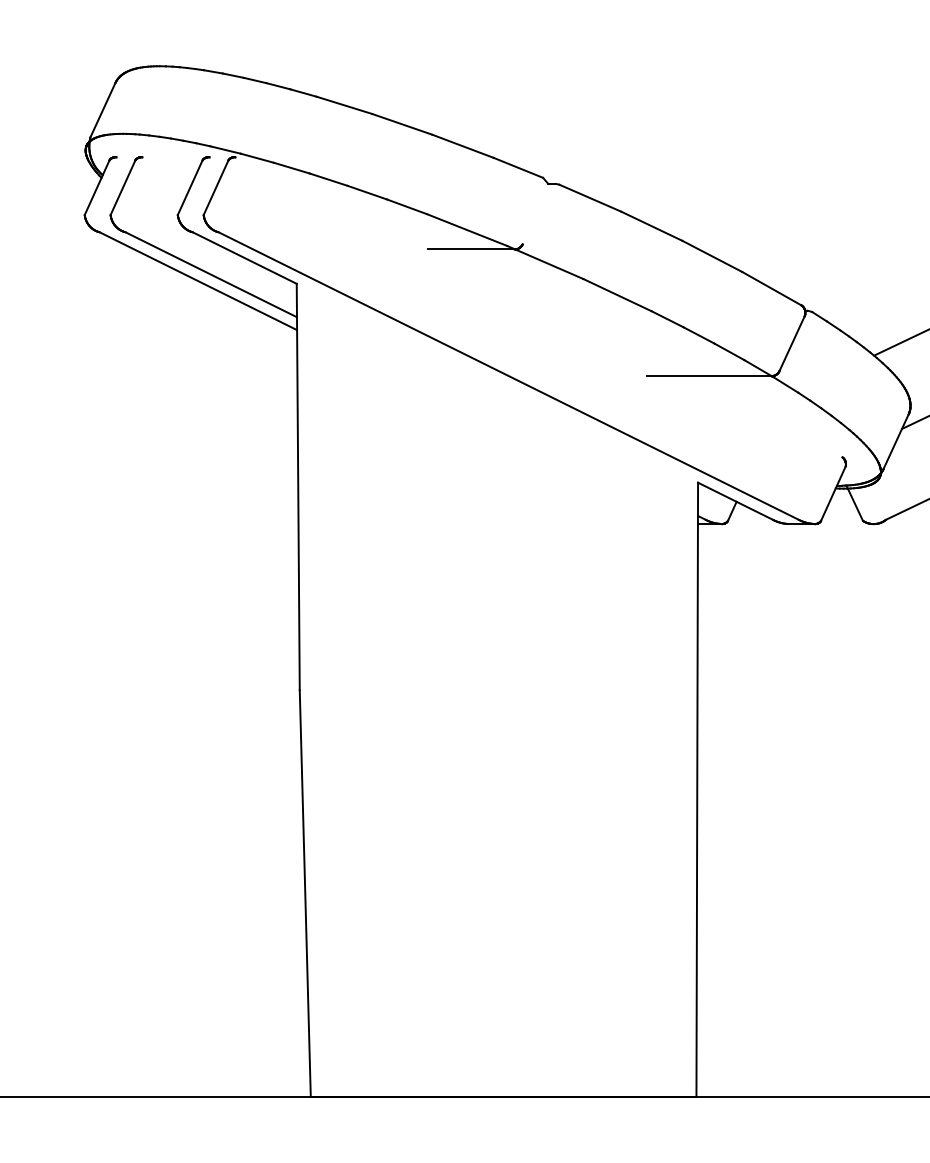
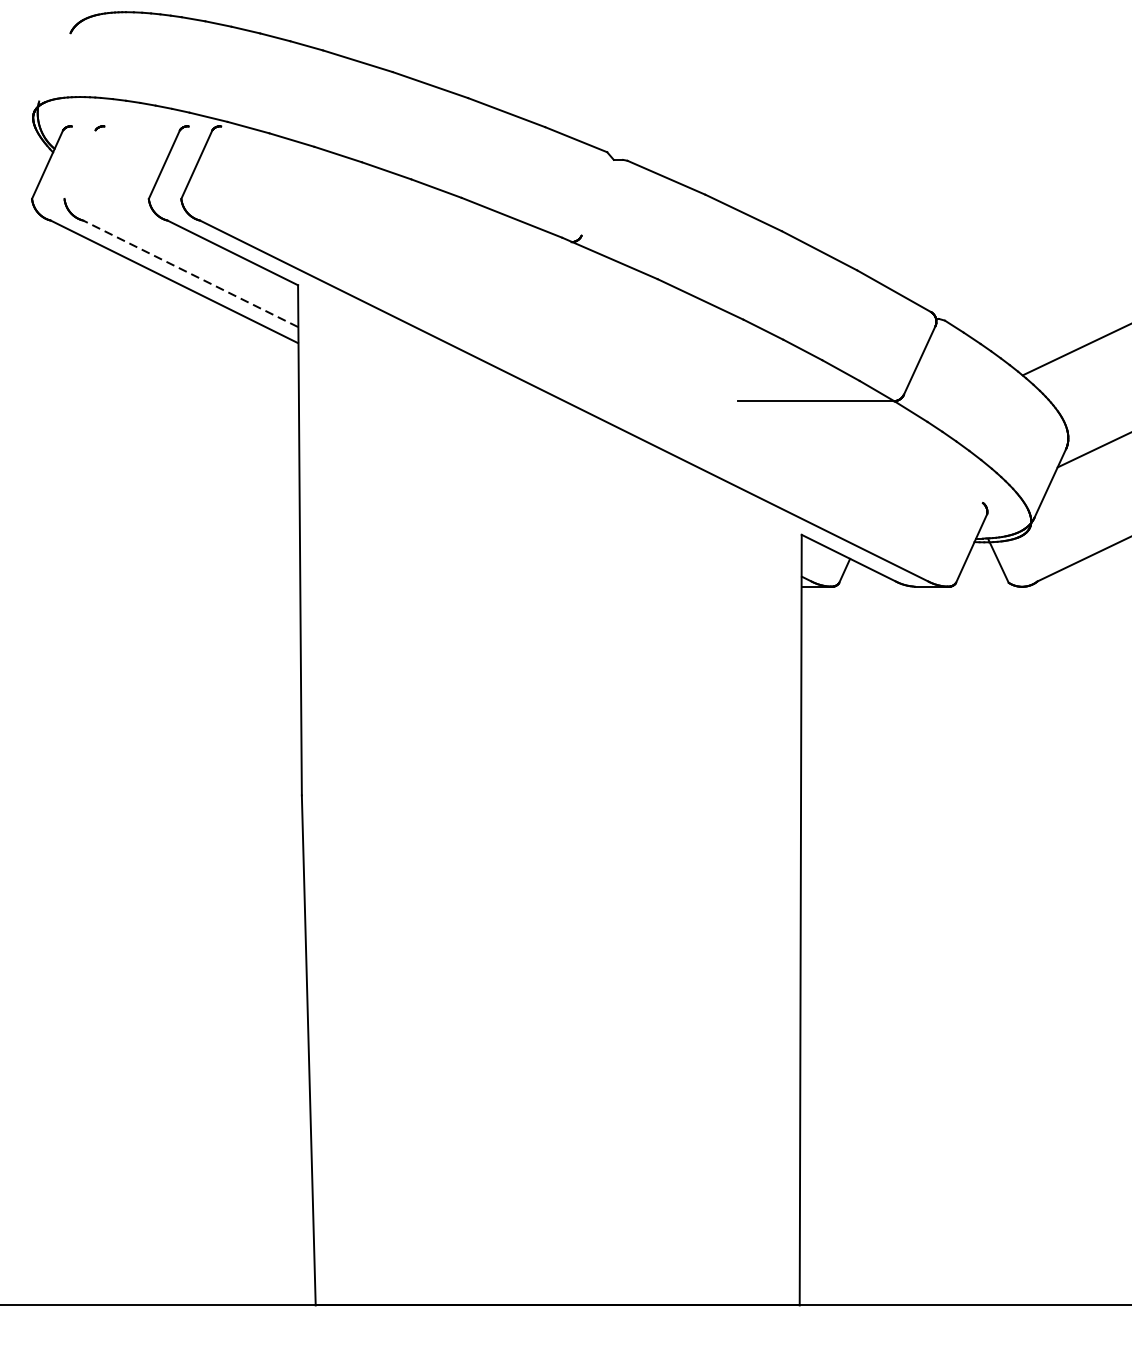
line: (102, 109) -> (54, 66), removed
line: (122, 187) -> (79, 164), removed
line: (471, 249) -> (517, 242), removed
line: (211, 274) -> (191, 273), solid -> dashed

